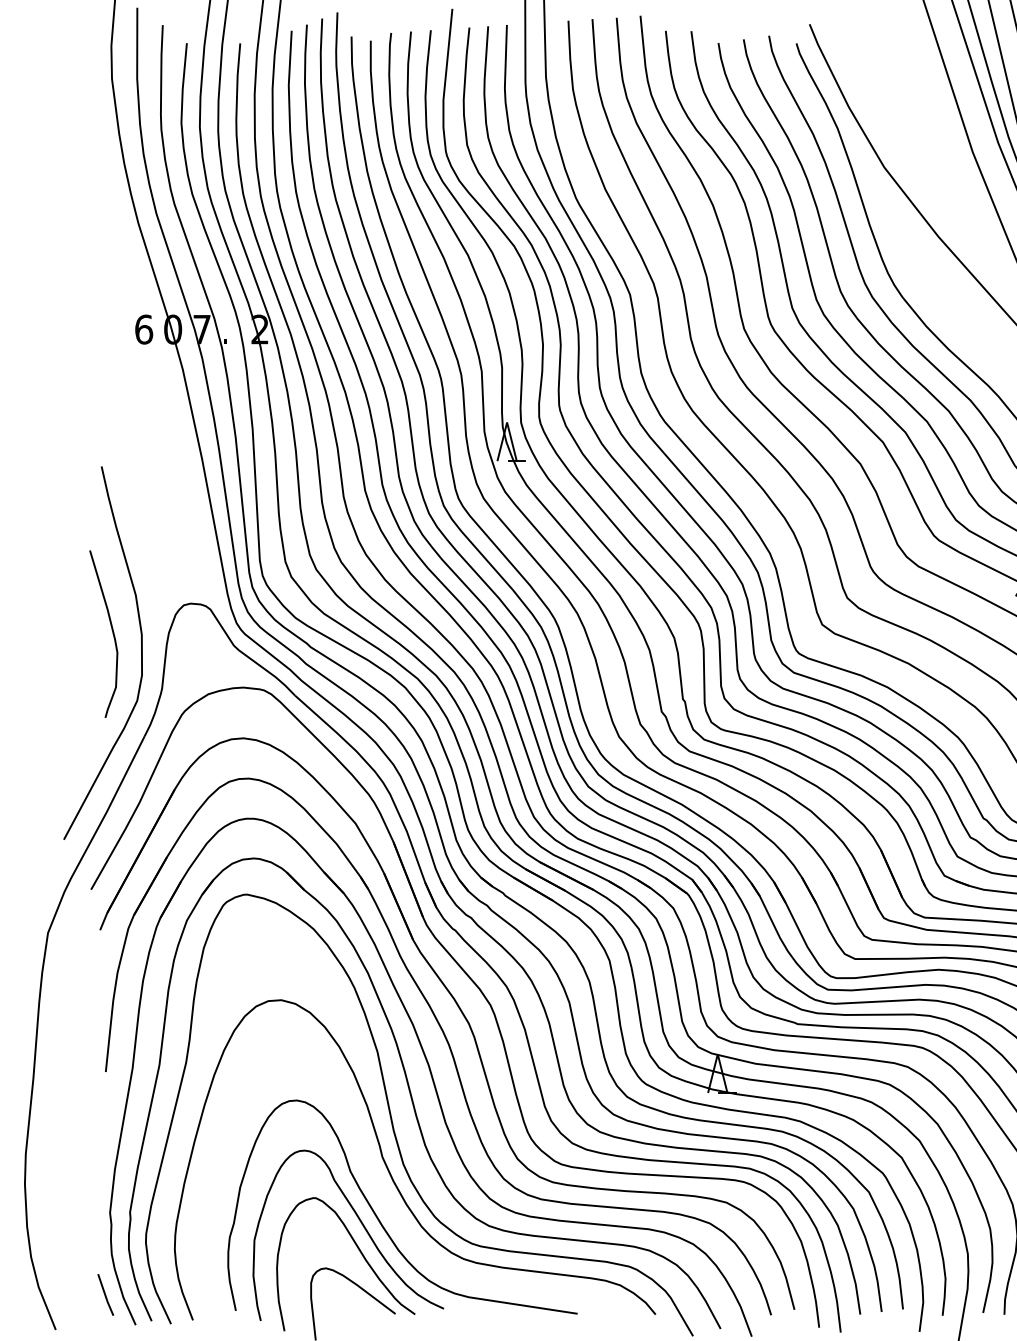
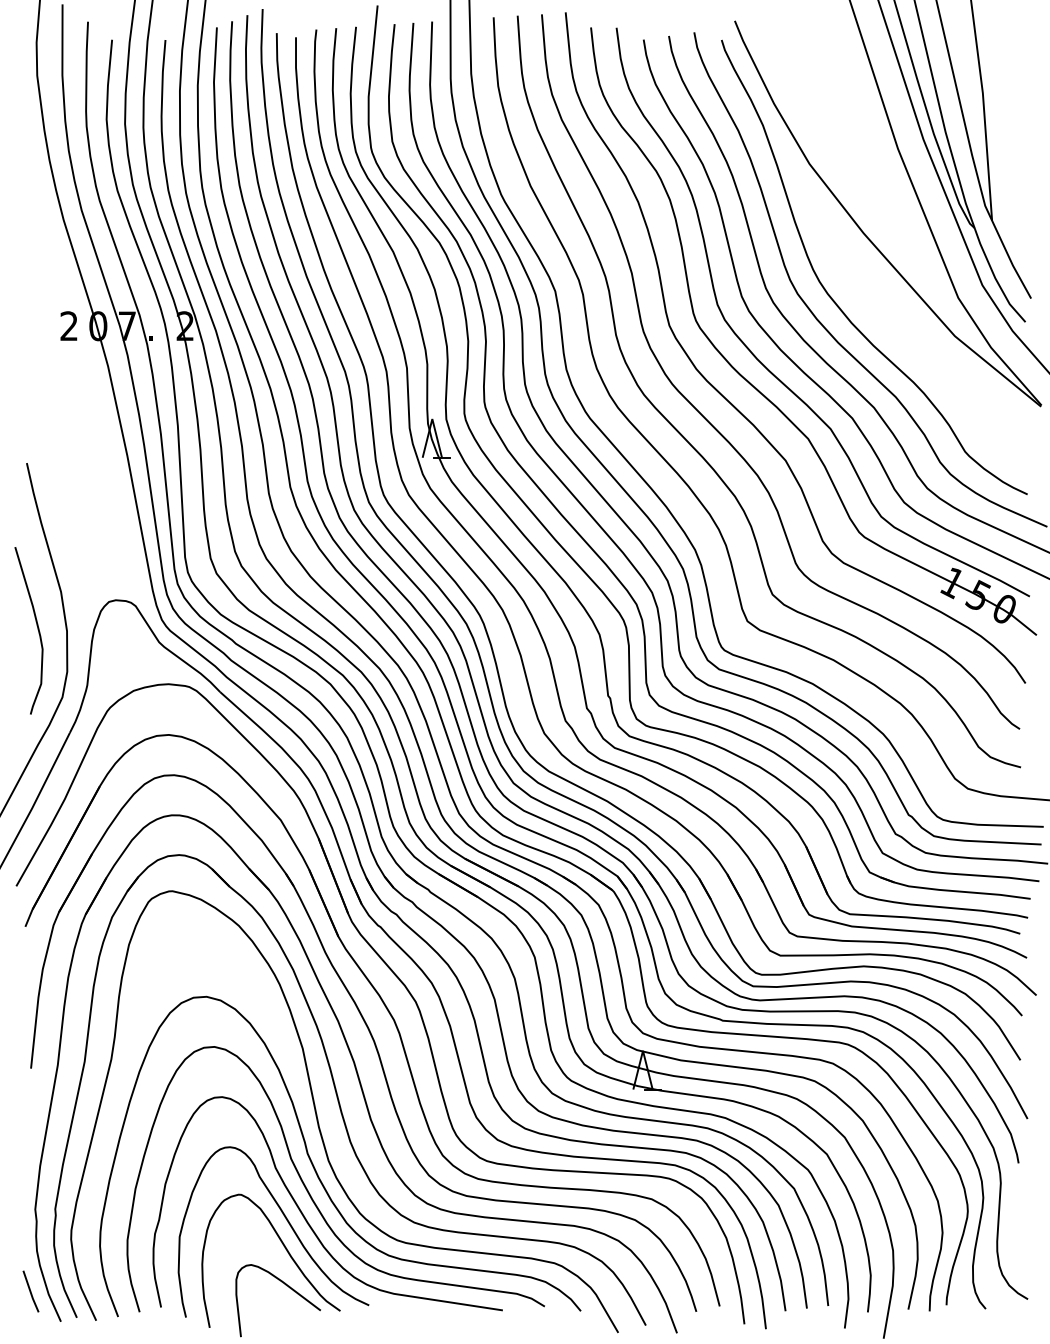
text: (144, 329) -> (69, 326), 6 -> 2
curve: (386, 1198) -> (311, 1195), added

